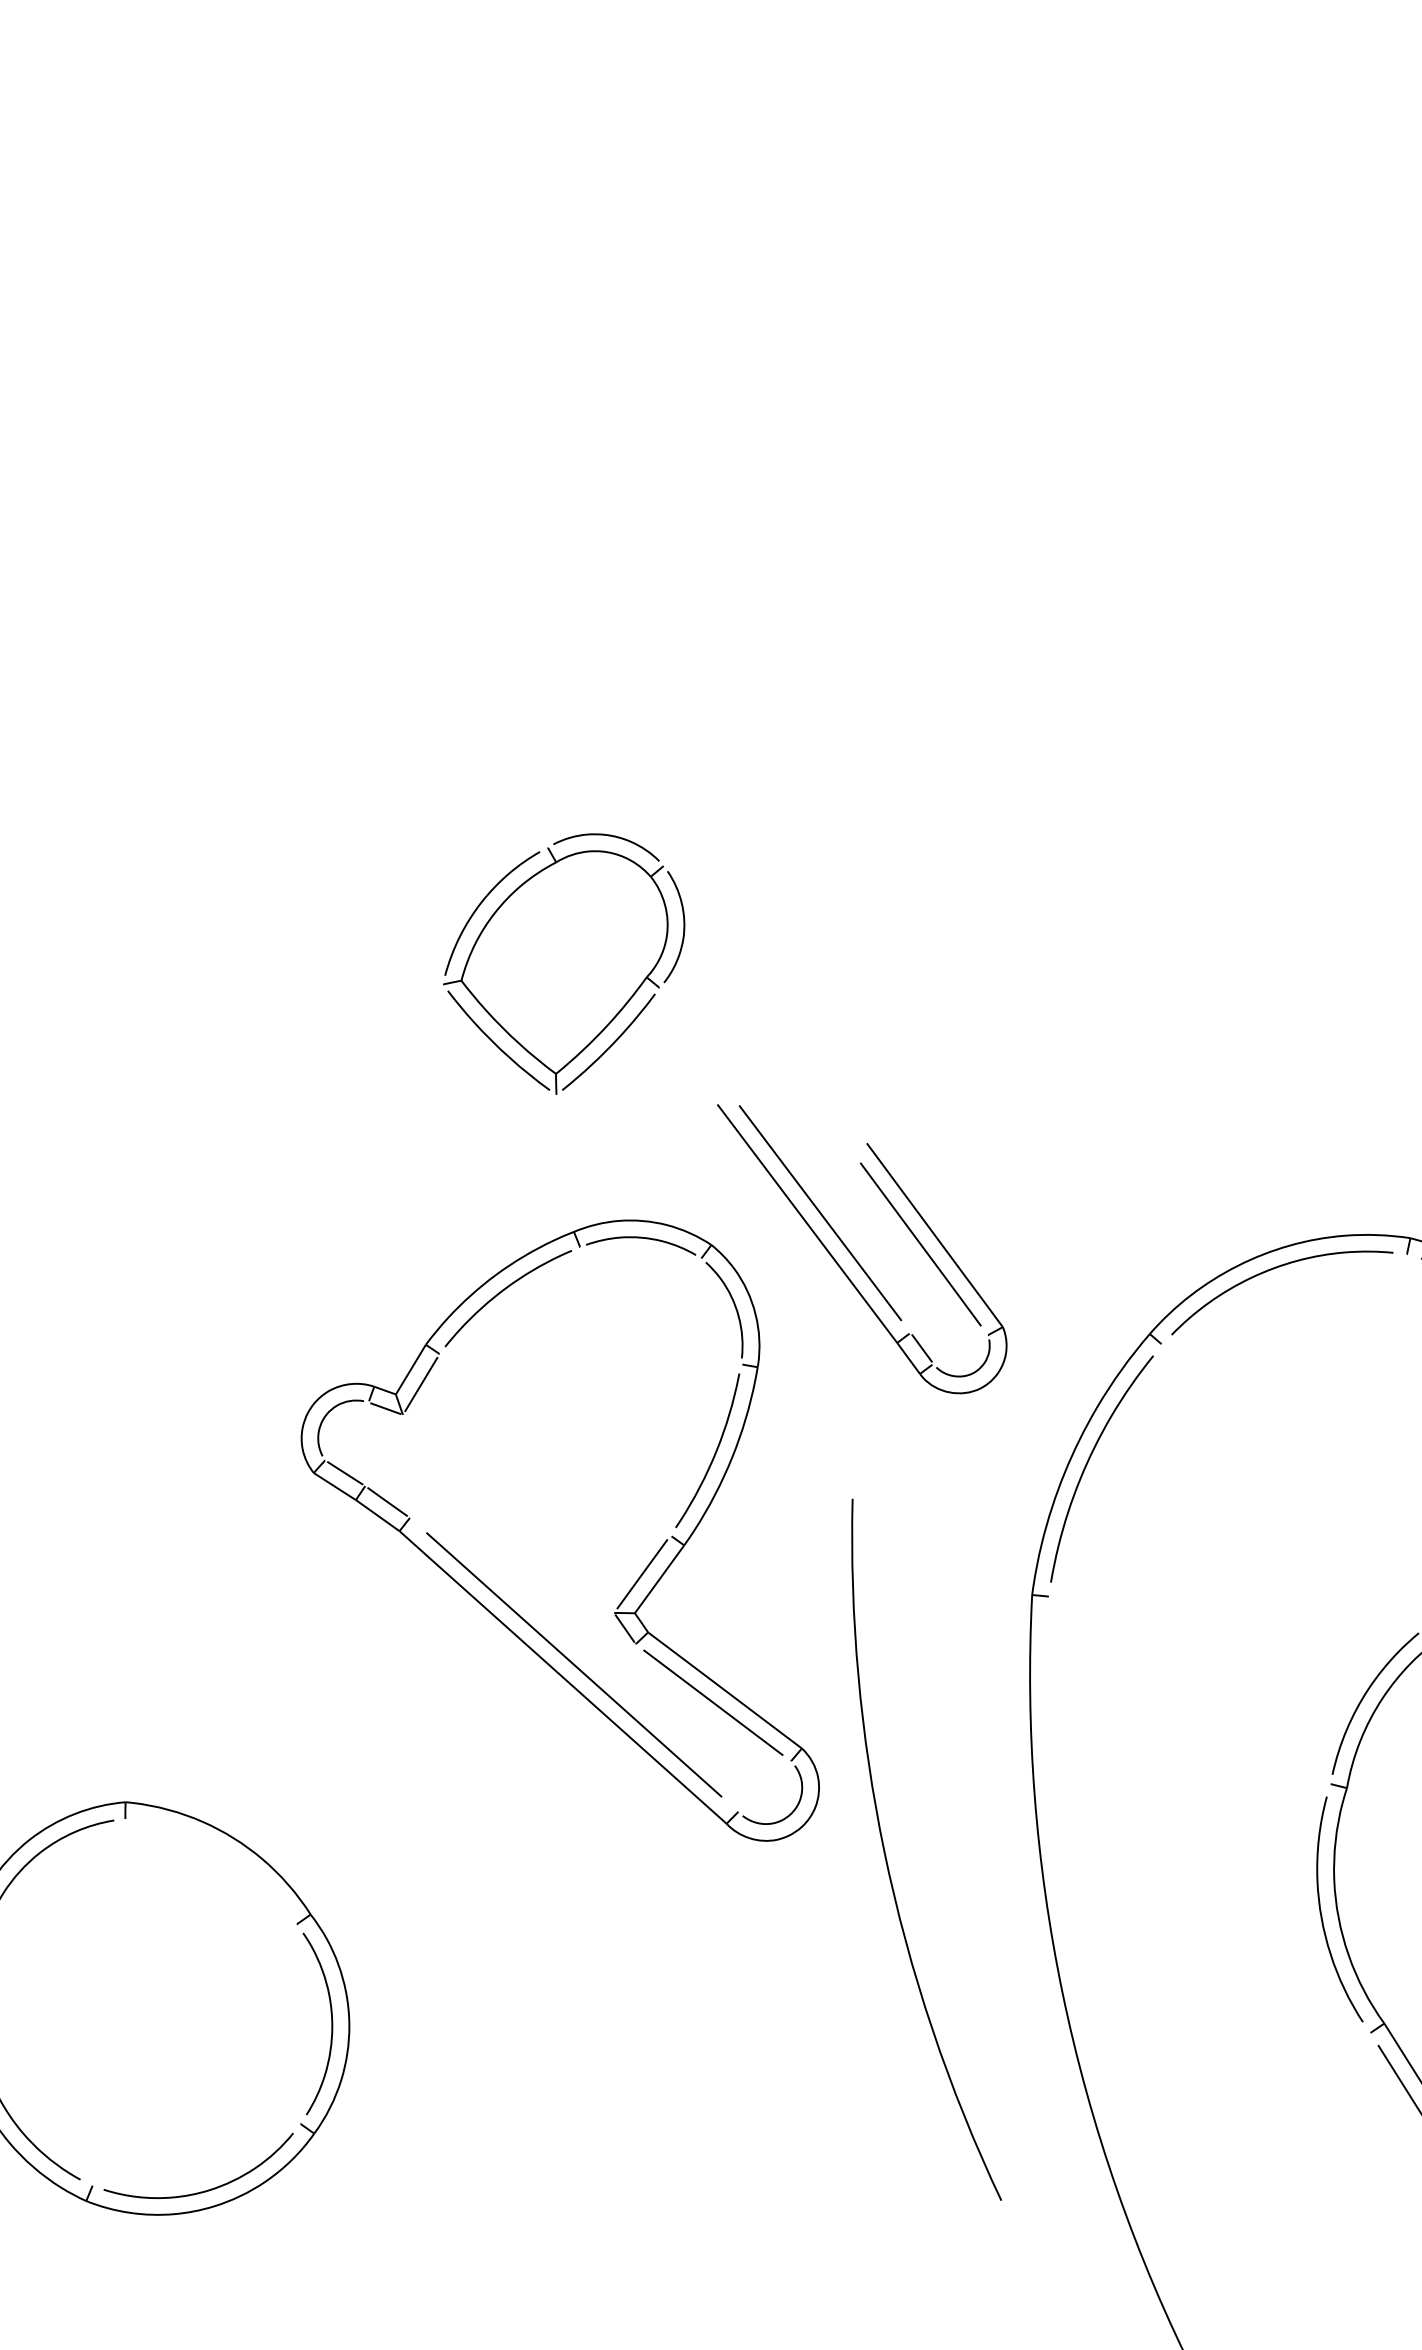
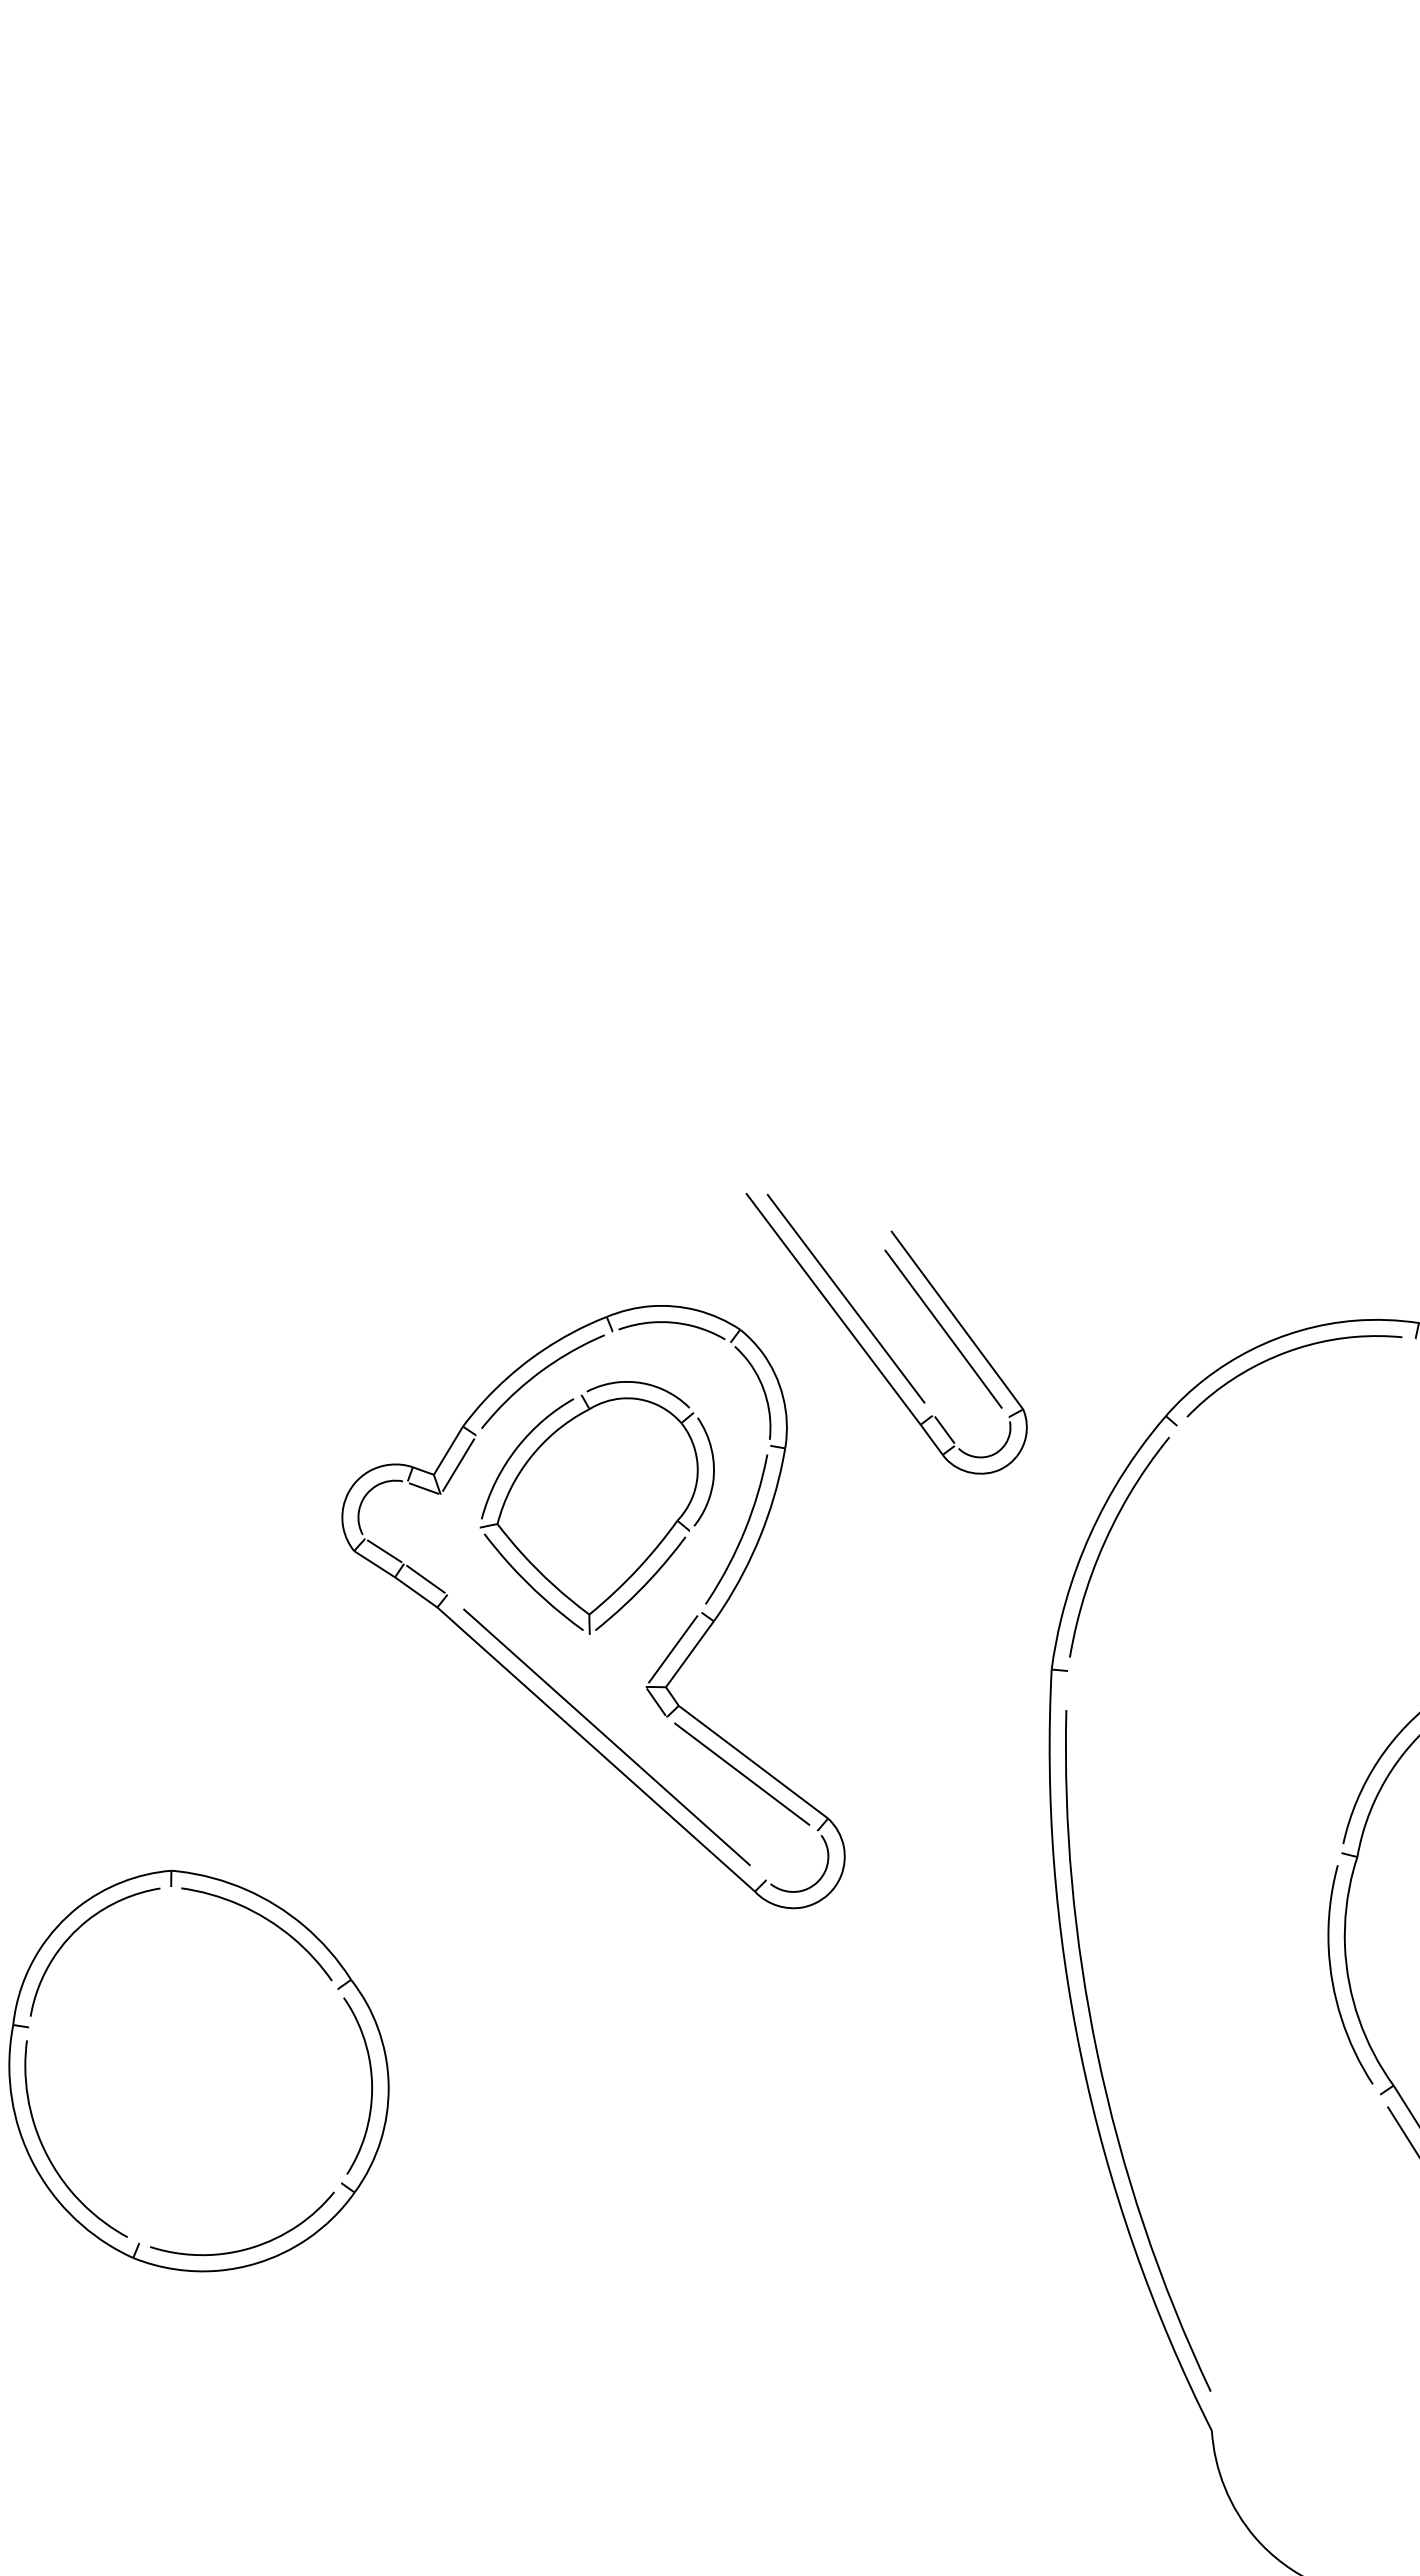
part: (563, 963) -> (596, 1507), moved
curve: (223, 1853) -> (266, 1920), added
curve: (886, 1856) -> (1099, 2057), moved

